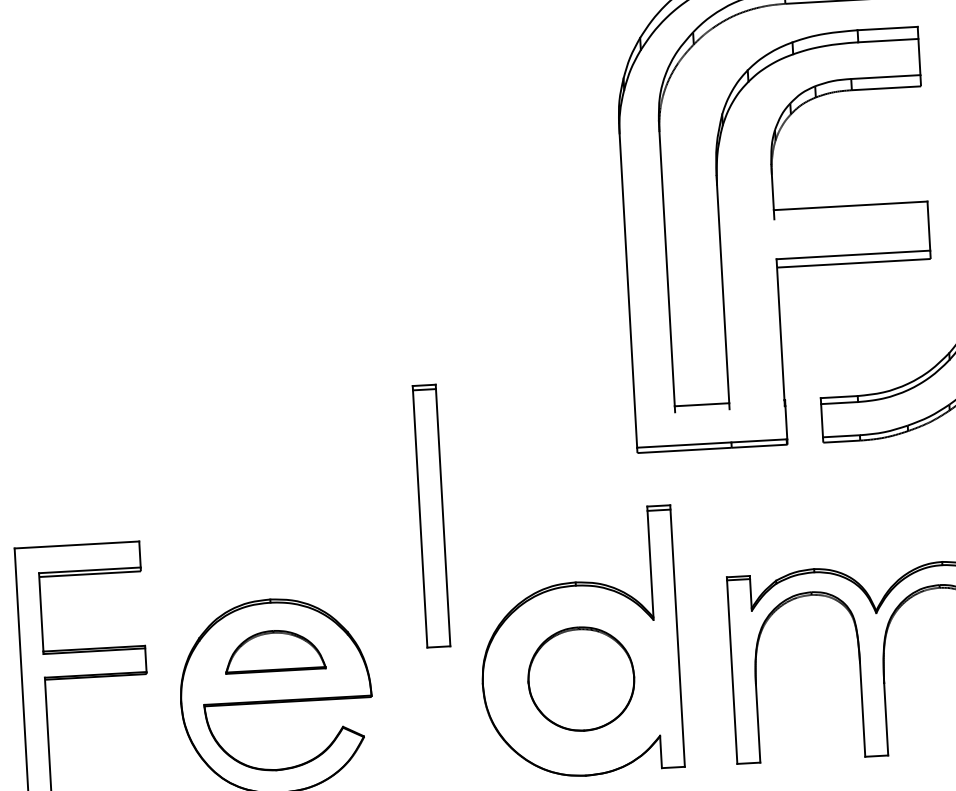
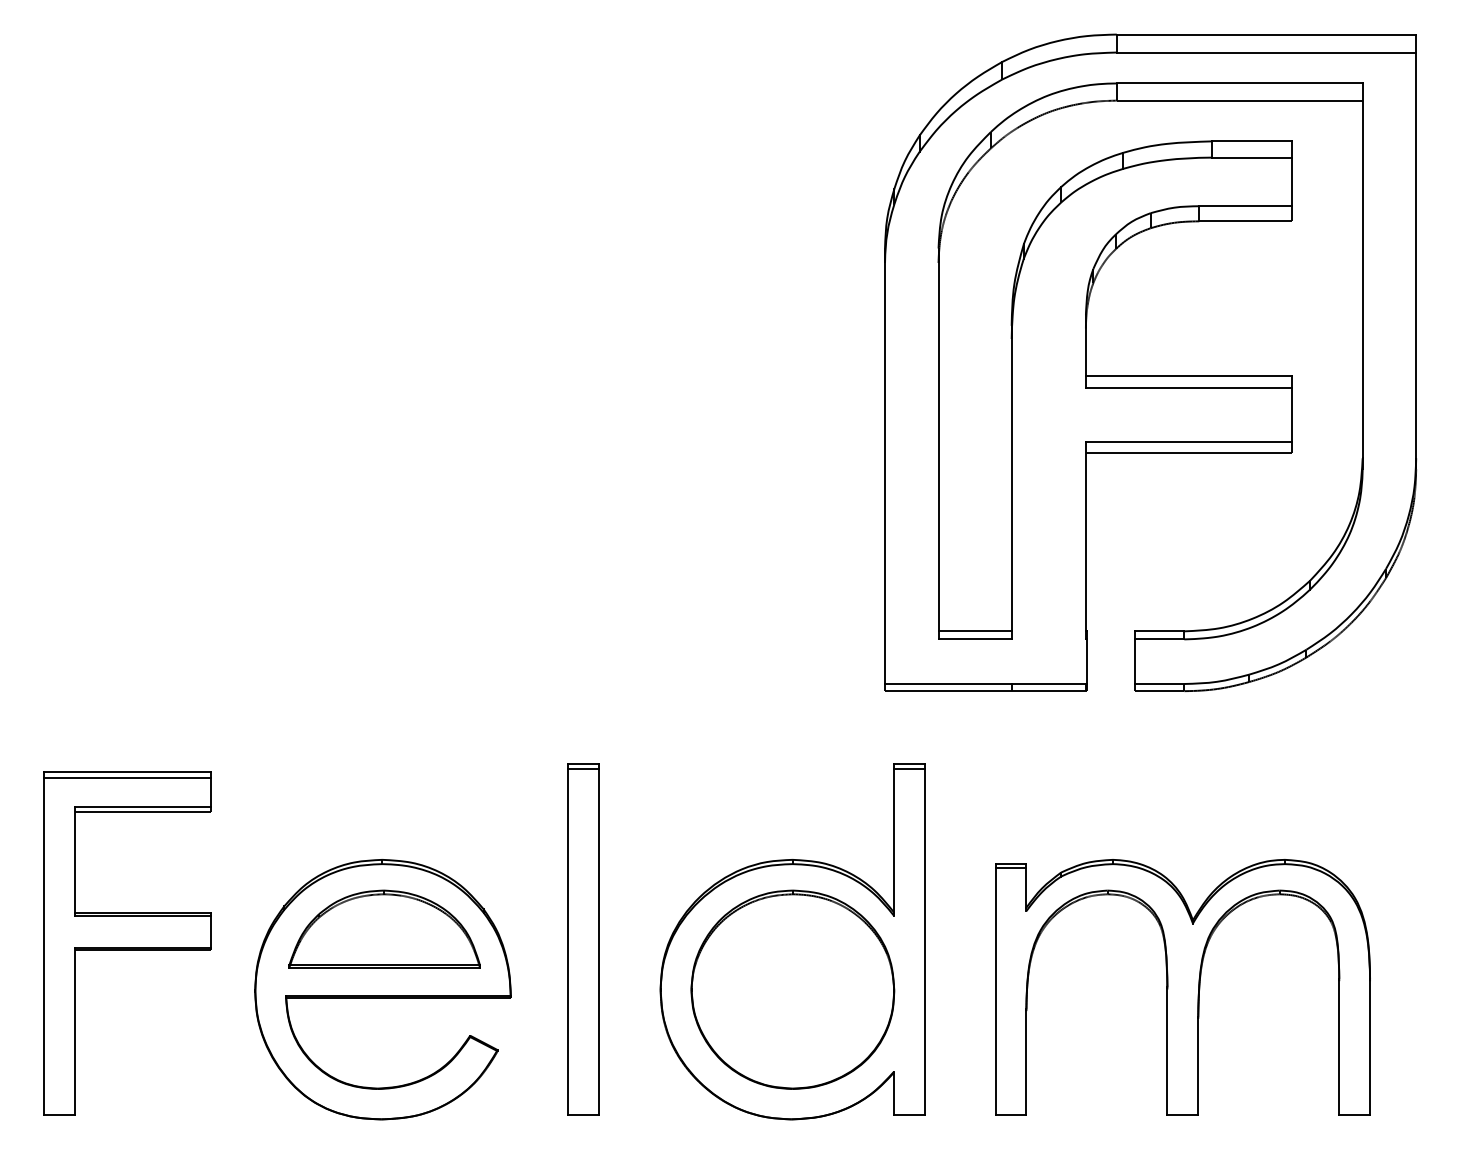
line: (850, 215) -> (1188, 388), added
line: (701, 410) -> (974, 639), added
part: (431, 516) -> (583, 939), moved
line: (77, 549) -> (127, 778), added
part: (274, 650) -> (384, 928), size x1.43
part: (580, 678) -> (792, 989), size x1.43

